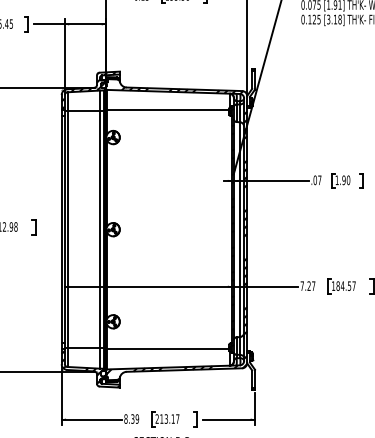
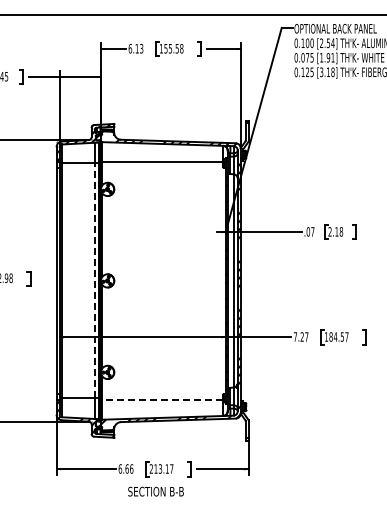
text: (342, 179) -> (335, 231), 1.90 -> 2.18
line: (99, 229) -> (94, 280), solid -> dashed
line: (167, 349) -> (161, 399), solid -> dashed
text: (131, 418) -> (125, 468), 8.39 -> 6.66

